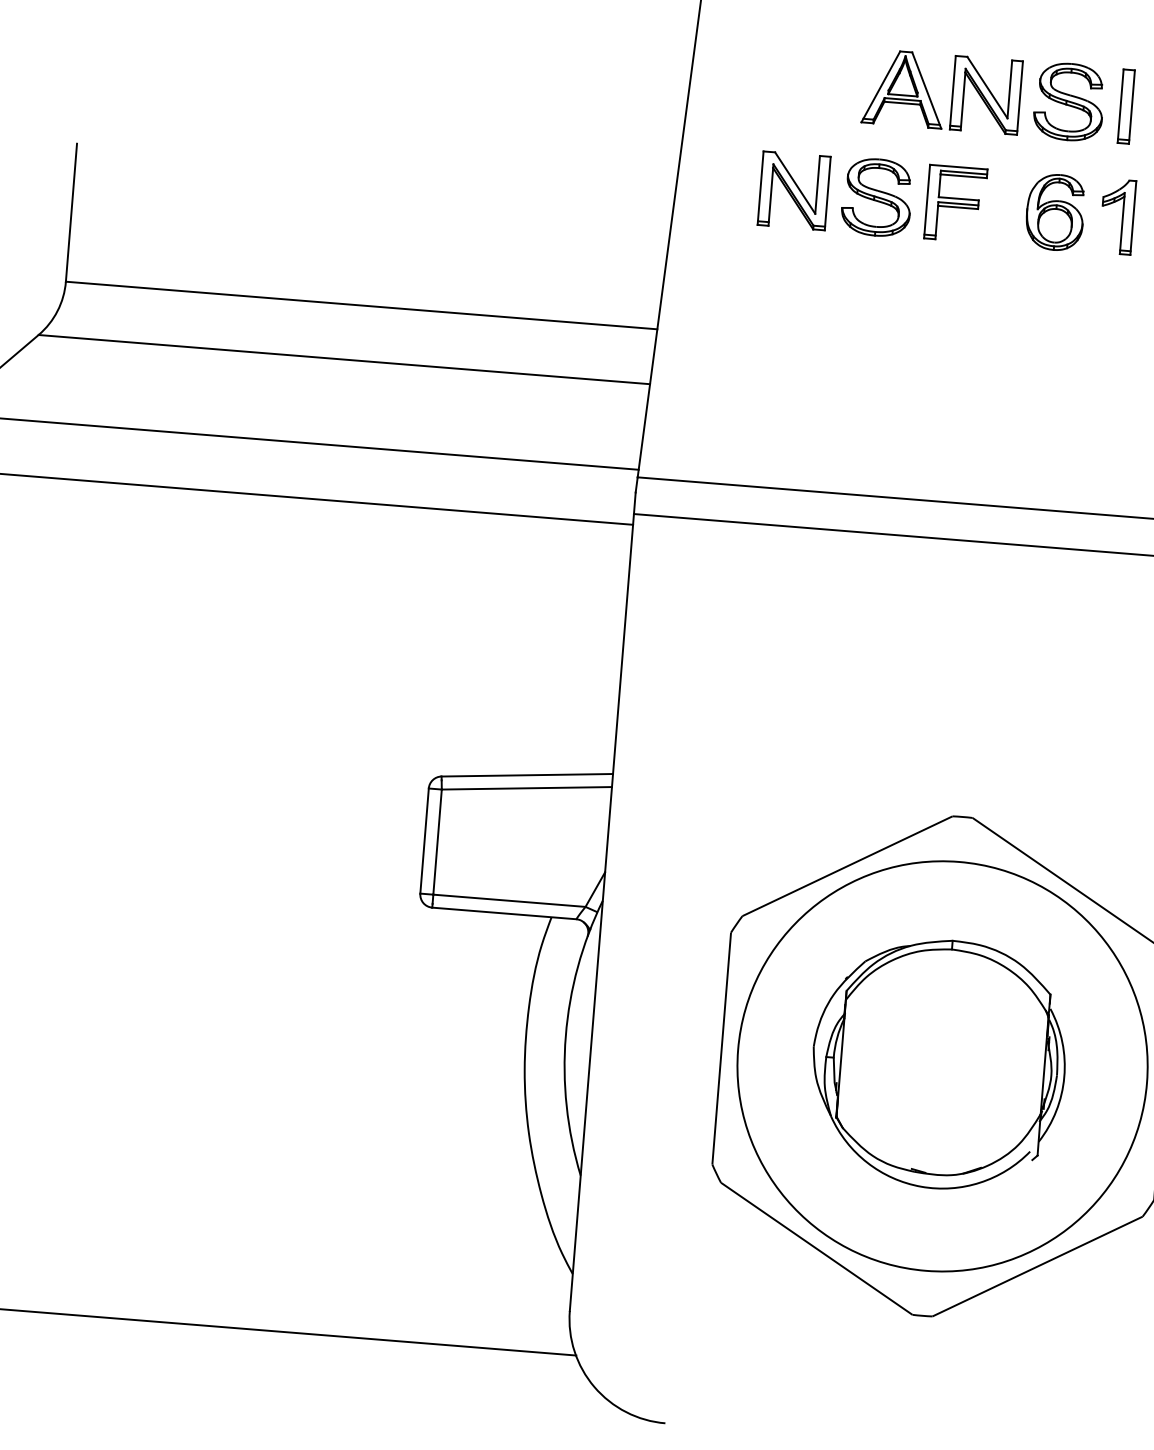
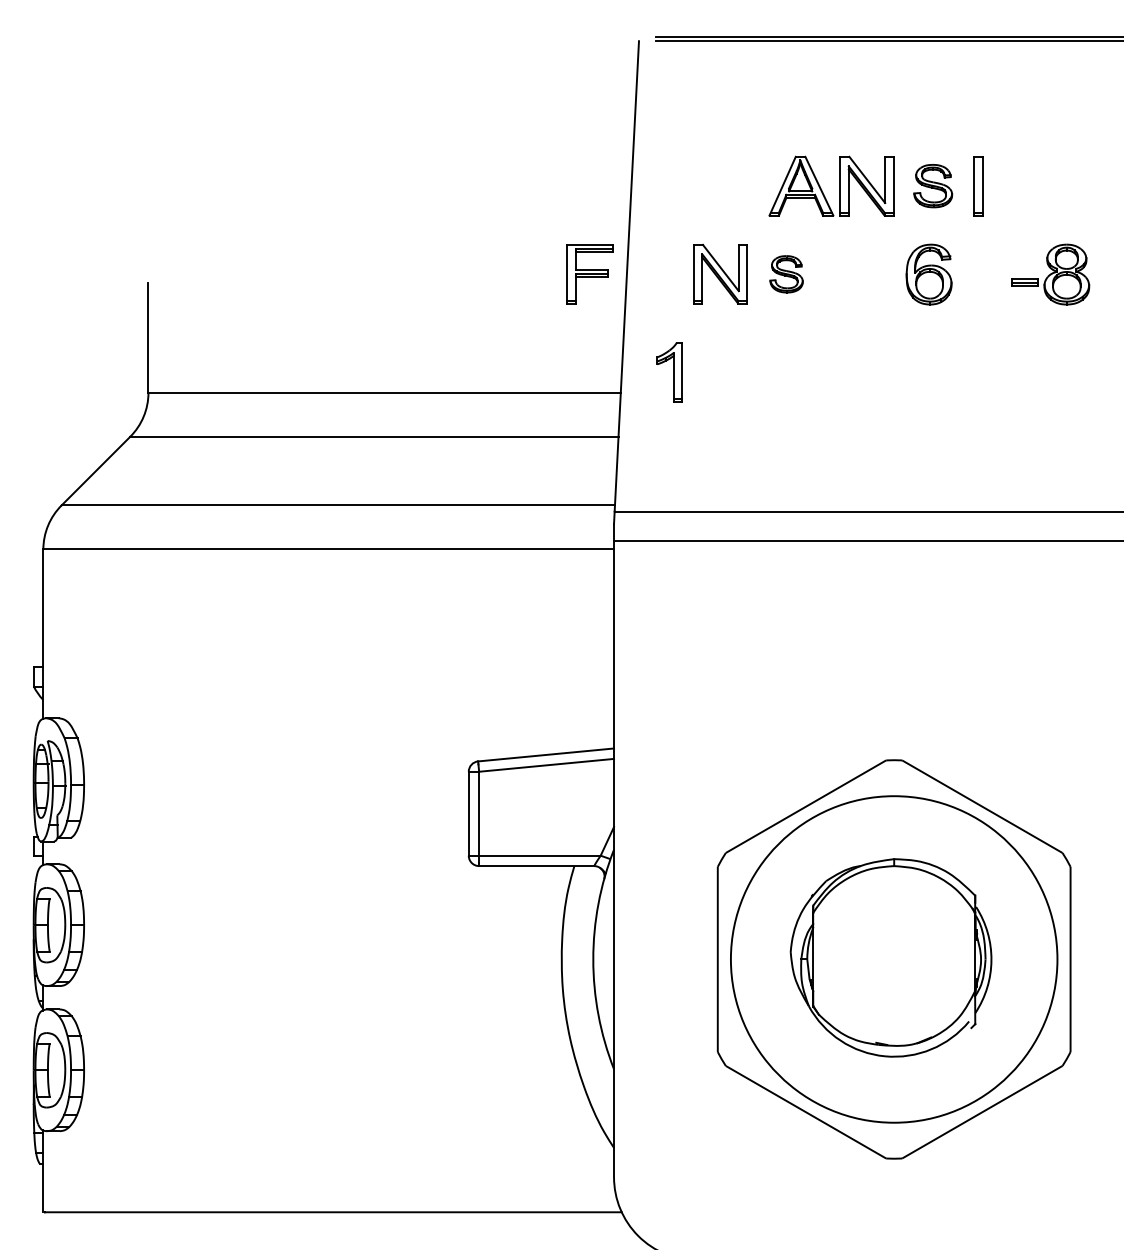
part: (1069, 101) -> (933, 185), size x0.7
part: (876, 197) -> (786, 274), size x0.6
part: (955, 204) -> (589, 274), moved
part: (1117, 217) -> (669, 372), moved

